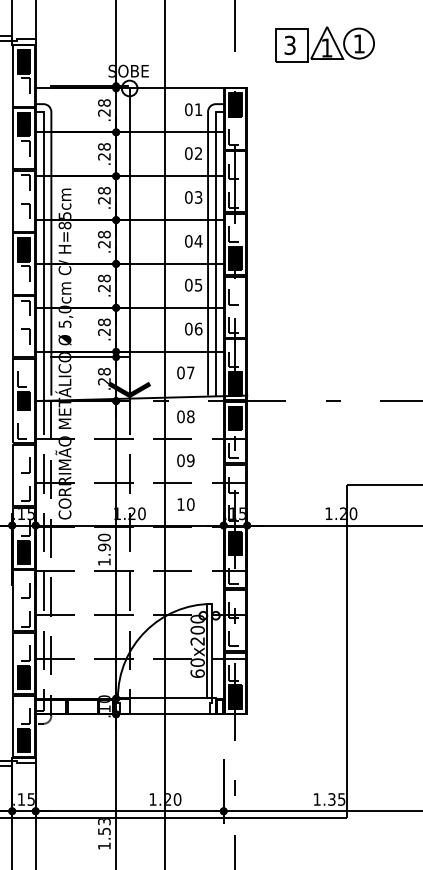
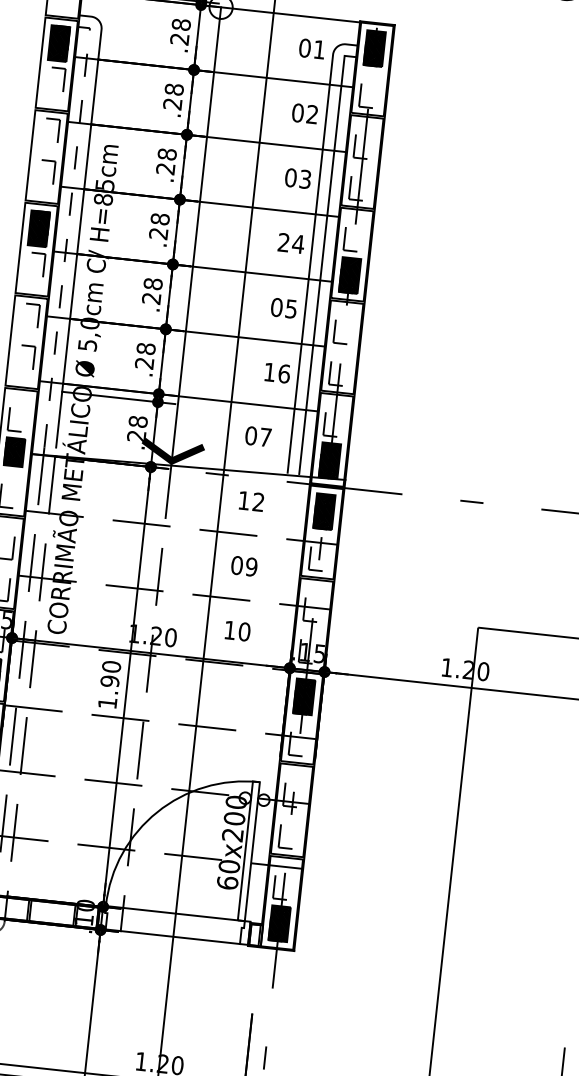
text: (188, 241) -> (283, 242), 04 -> 24
line: (43, 248) -> (68, 229), solid -> dashed
text: (188, 328) -> (269, 371), 06 -> 16
text: (185, 416) -> (250, 500), 08 -> 12

